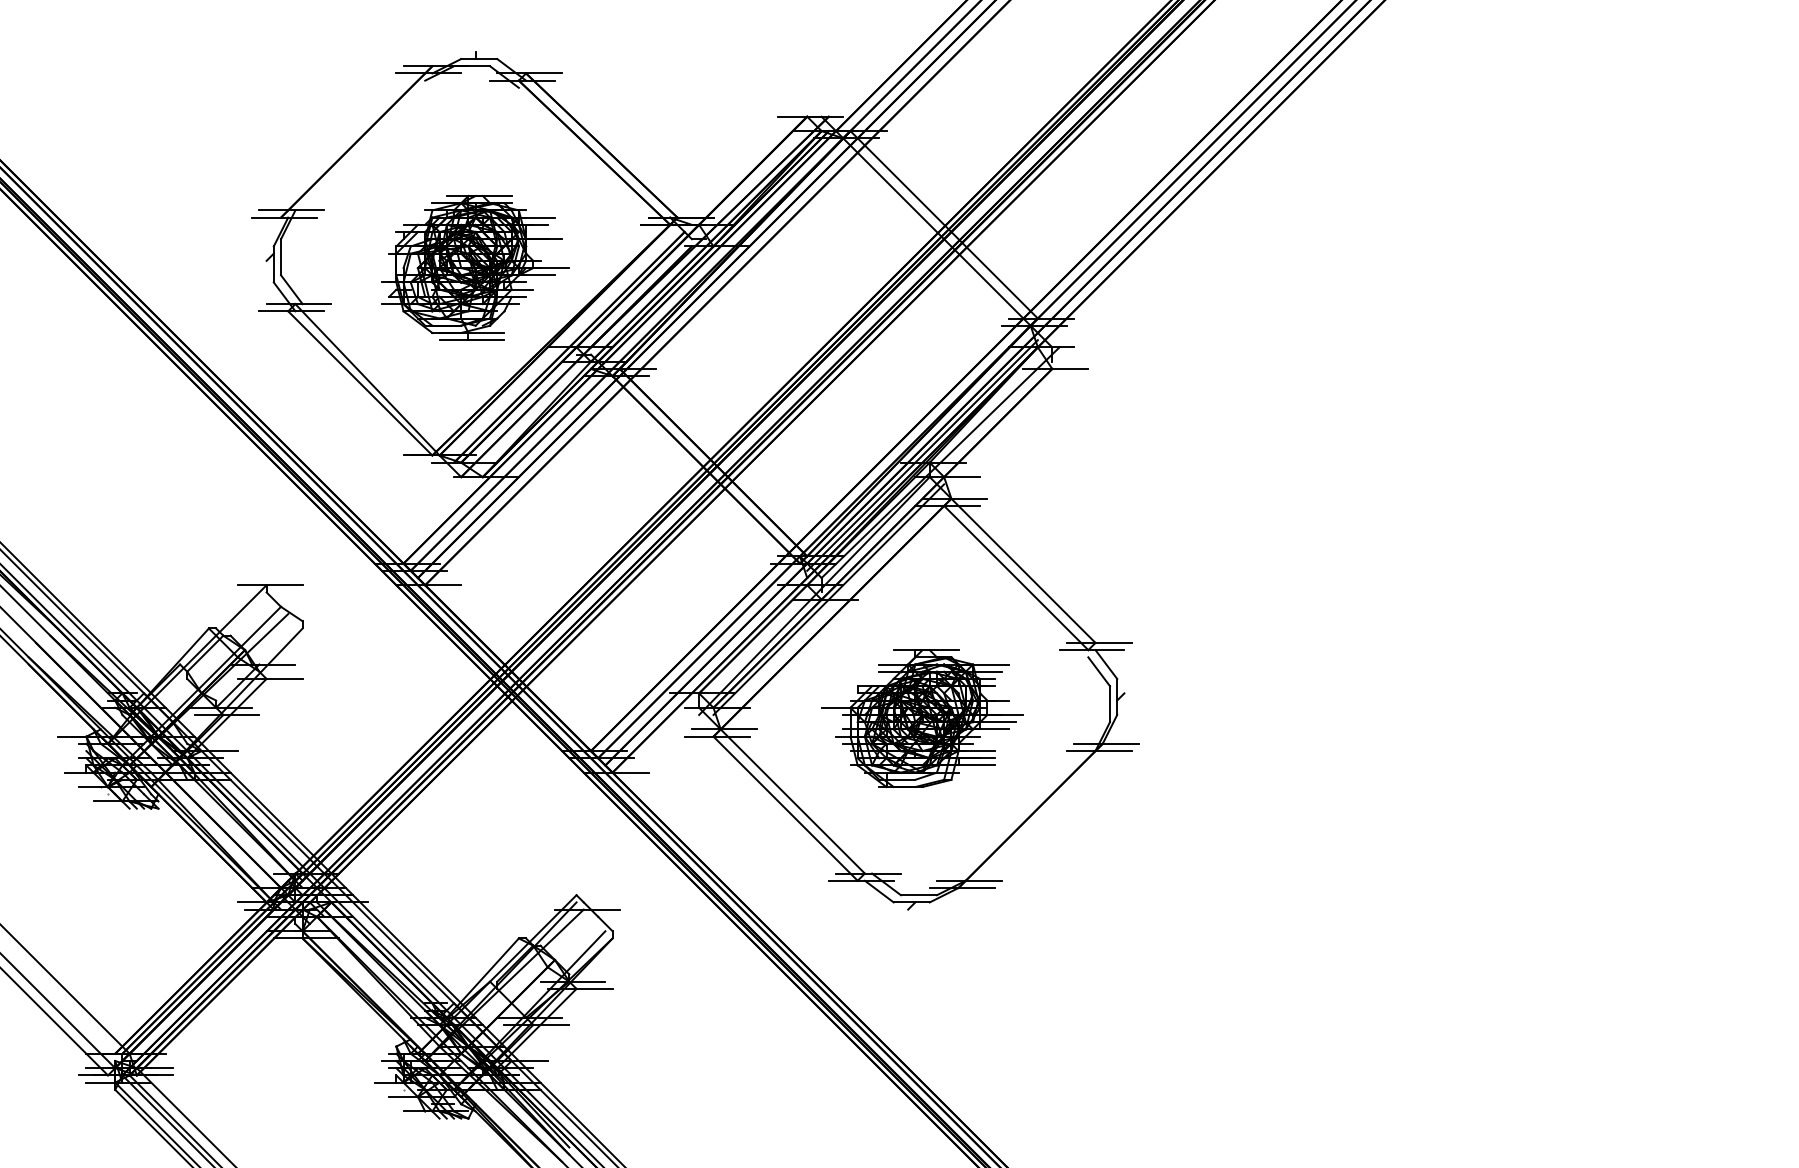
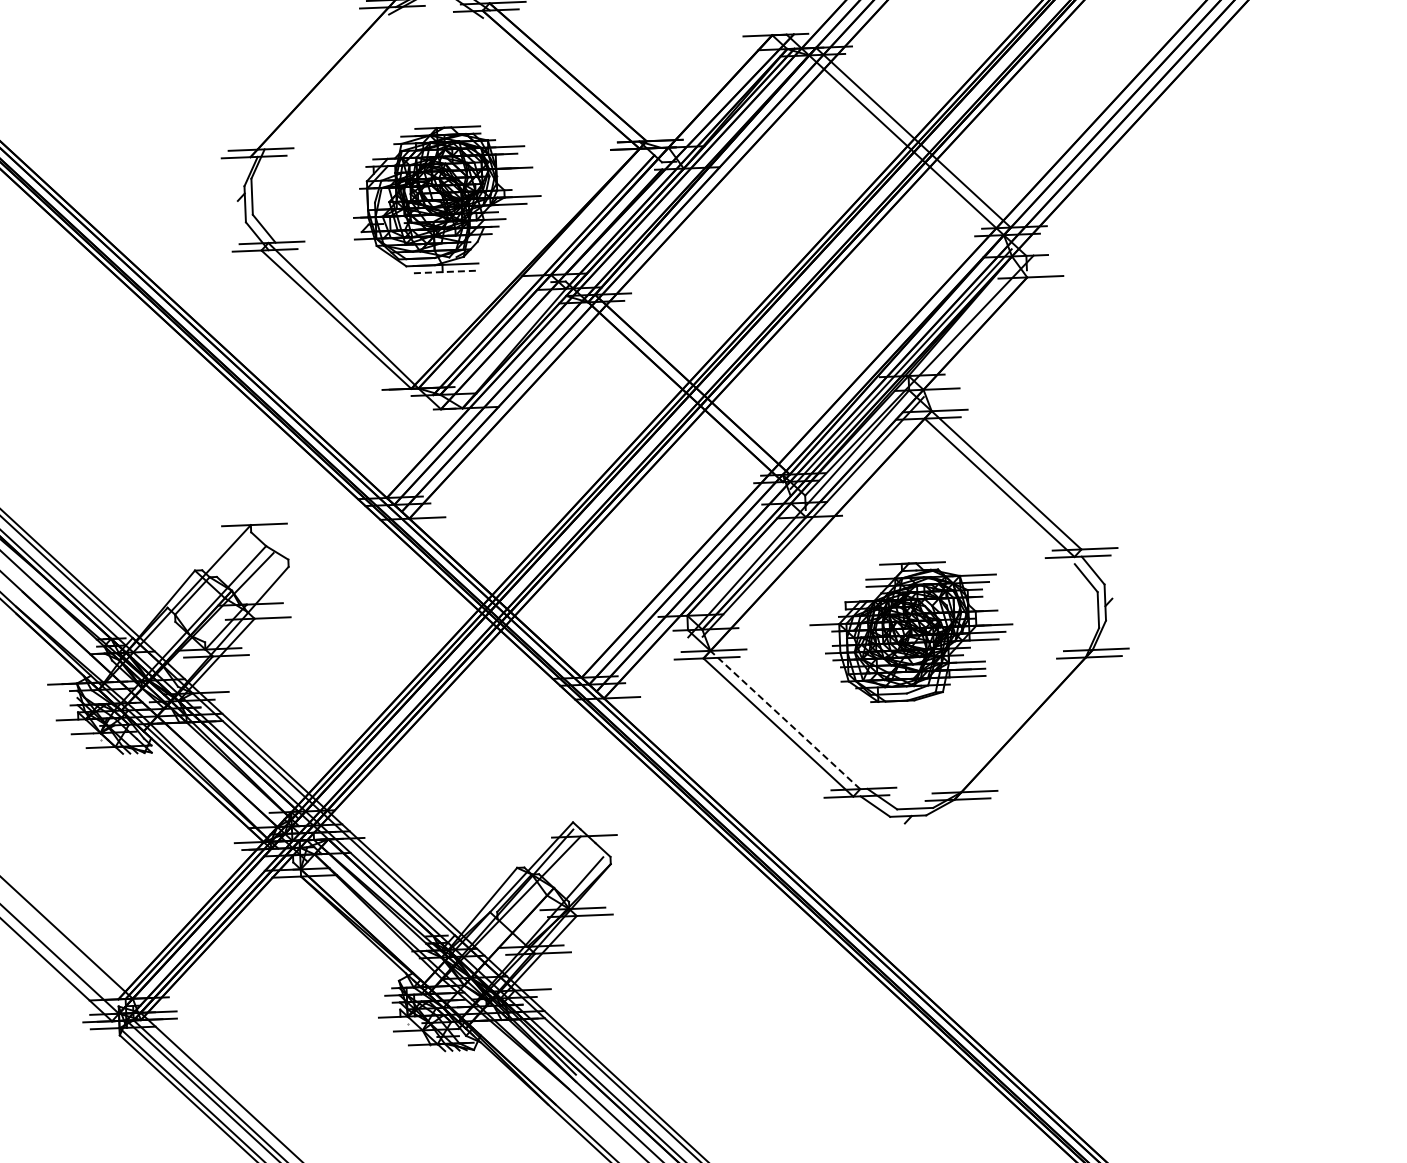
line: (472, 340) -> (446, 272), solid -> dashed
line: (792, 801) -> (785, 720), solid -> dashed

